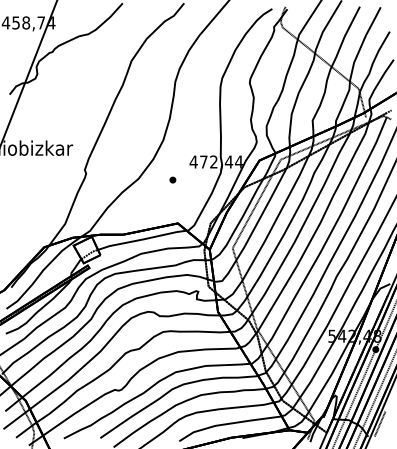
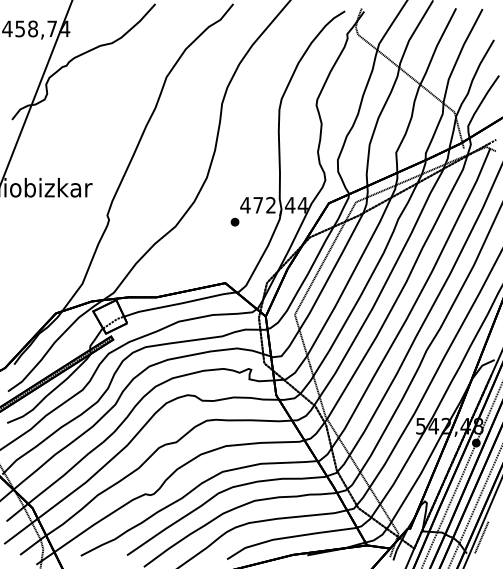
part: (172, 179) -> (234, 221), moved

